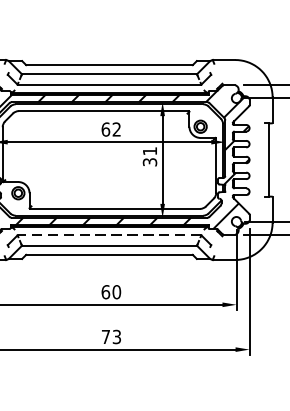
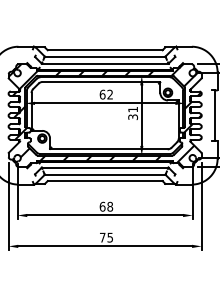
line: (108, 235) -> (104, 167), dashed -> solid
text: (117, 291) -> (110, 206), 60 -> 68
text: (115, 335) -> (109, 236), 73 -> 75

